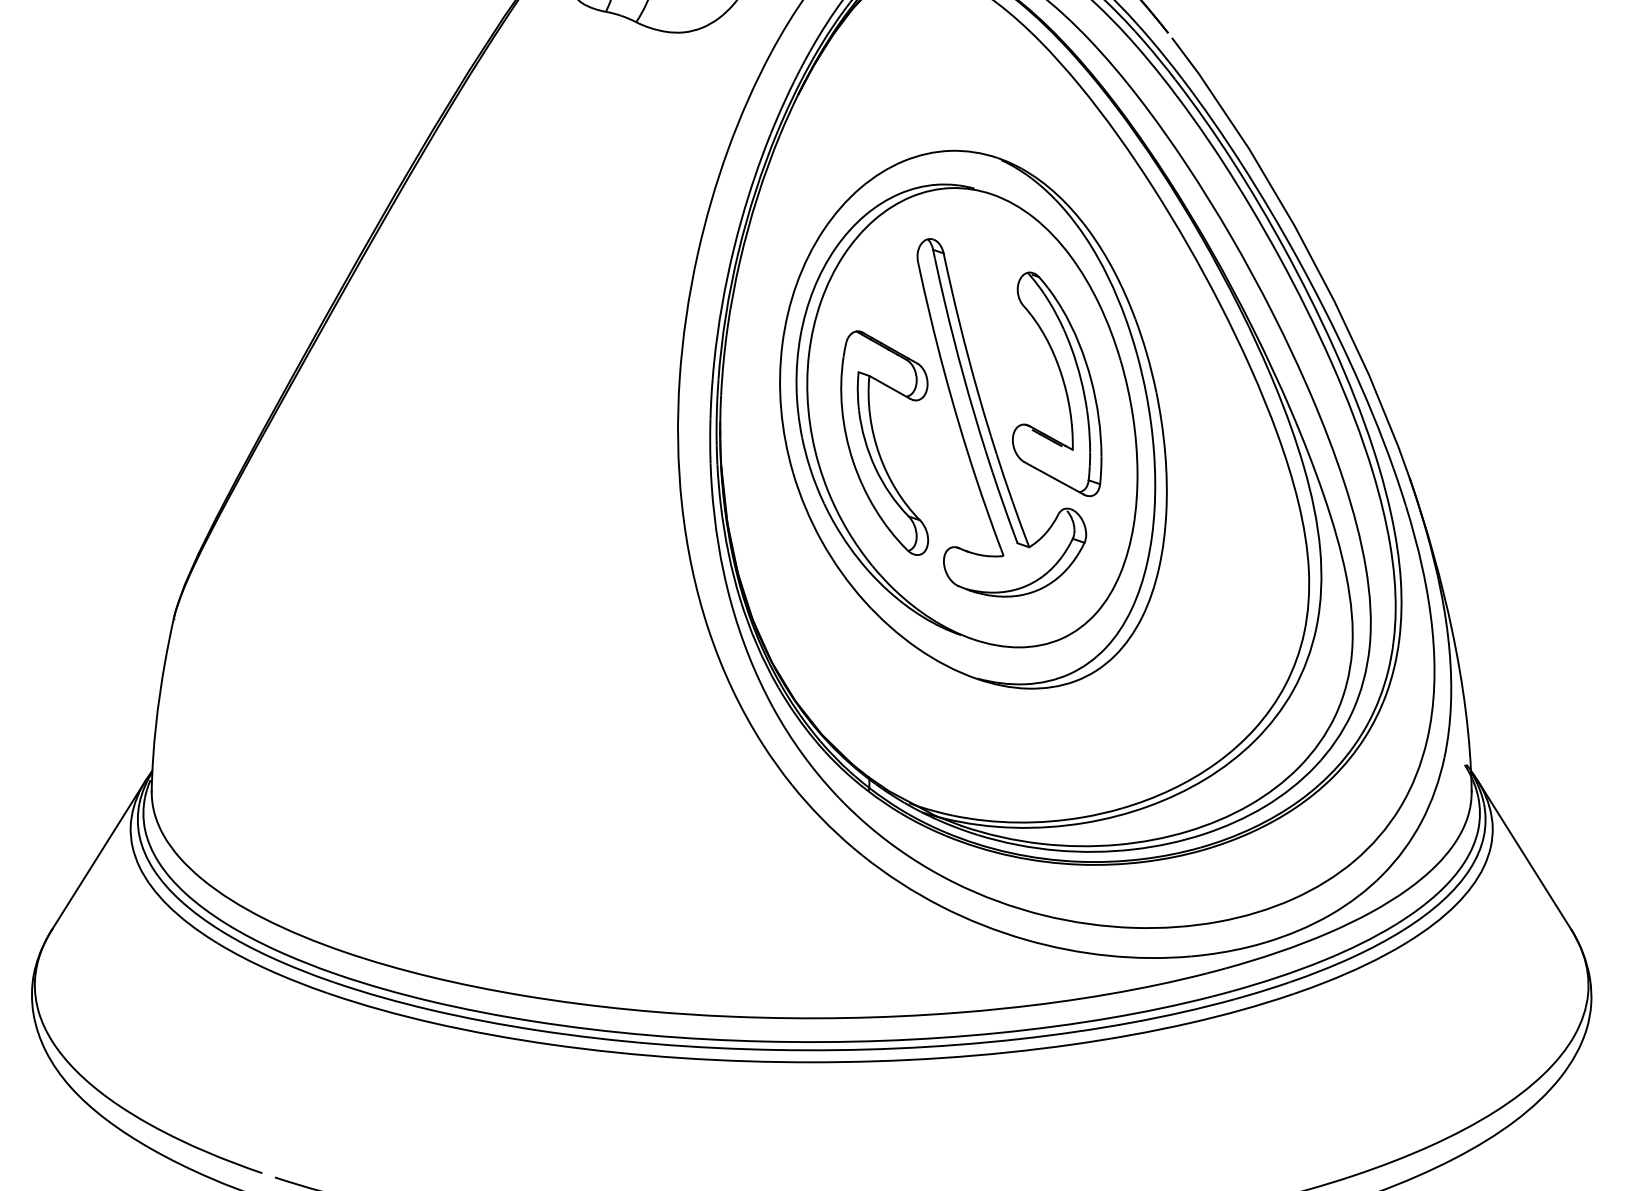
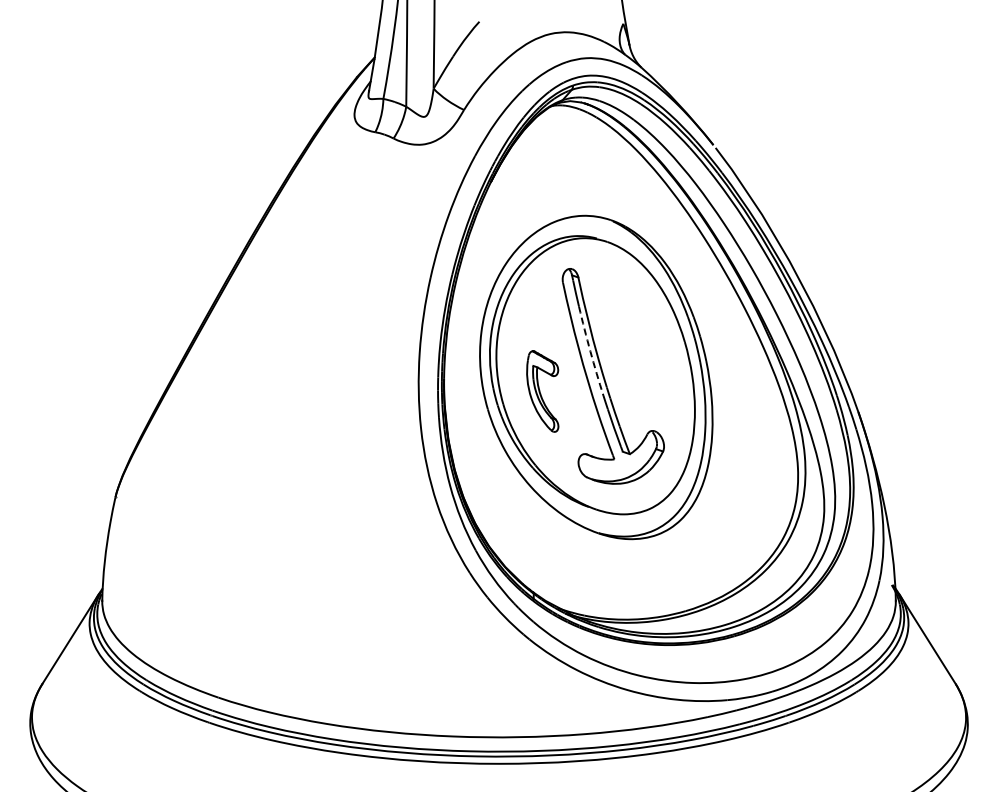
arc: (963, 376) -> (590, 351), solid -> dashed
part: (1056, 384) -> (646, 356), removed
part: (883, 443) -> (542, 391), size x0.6

